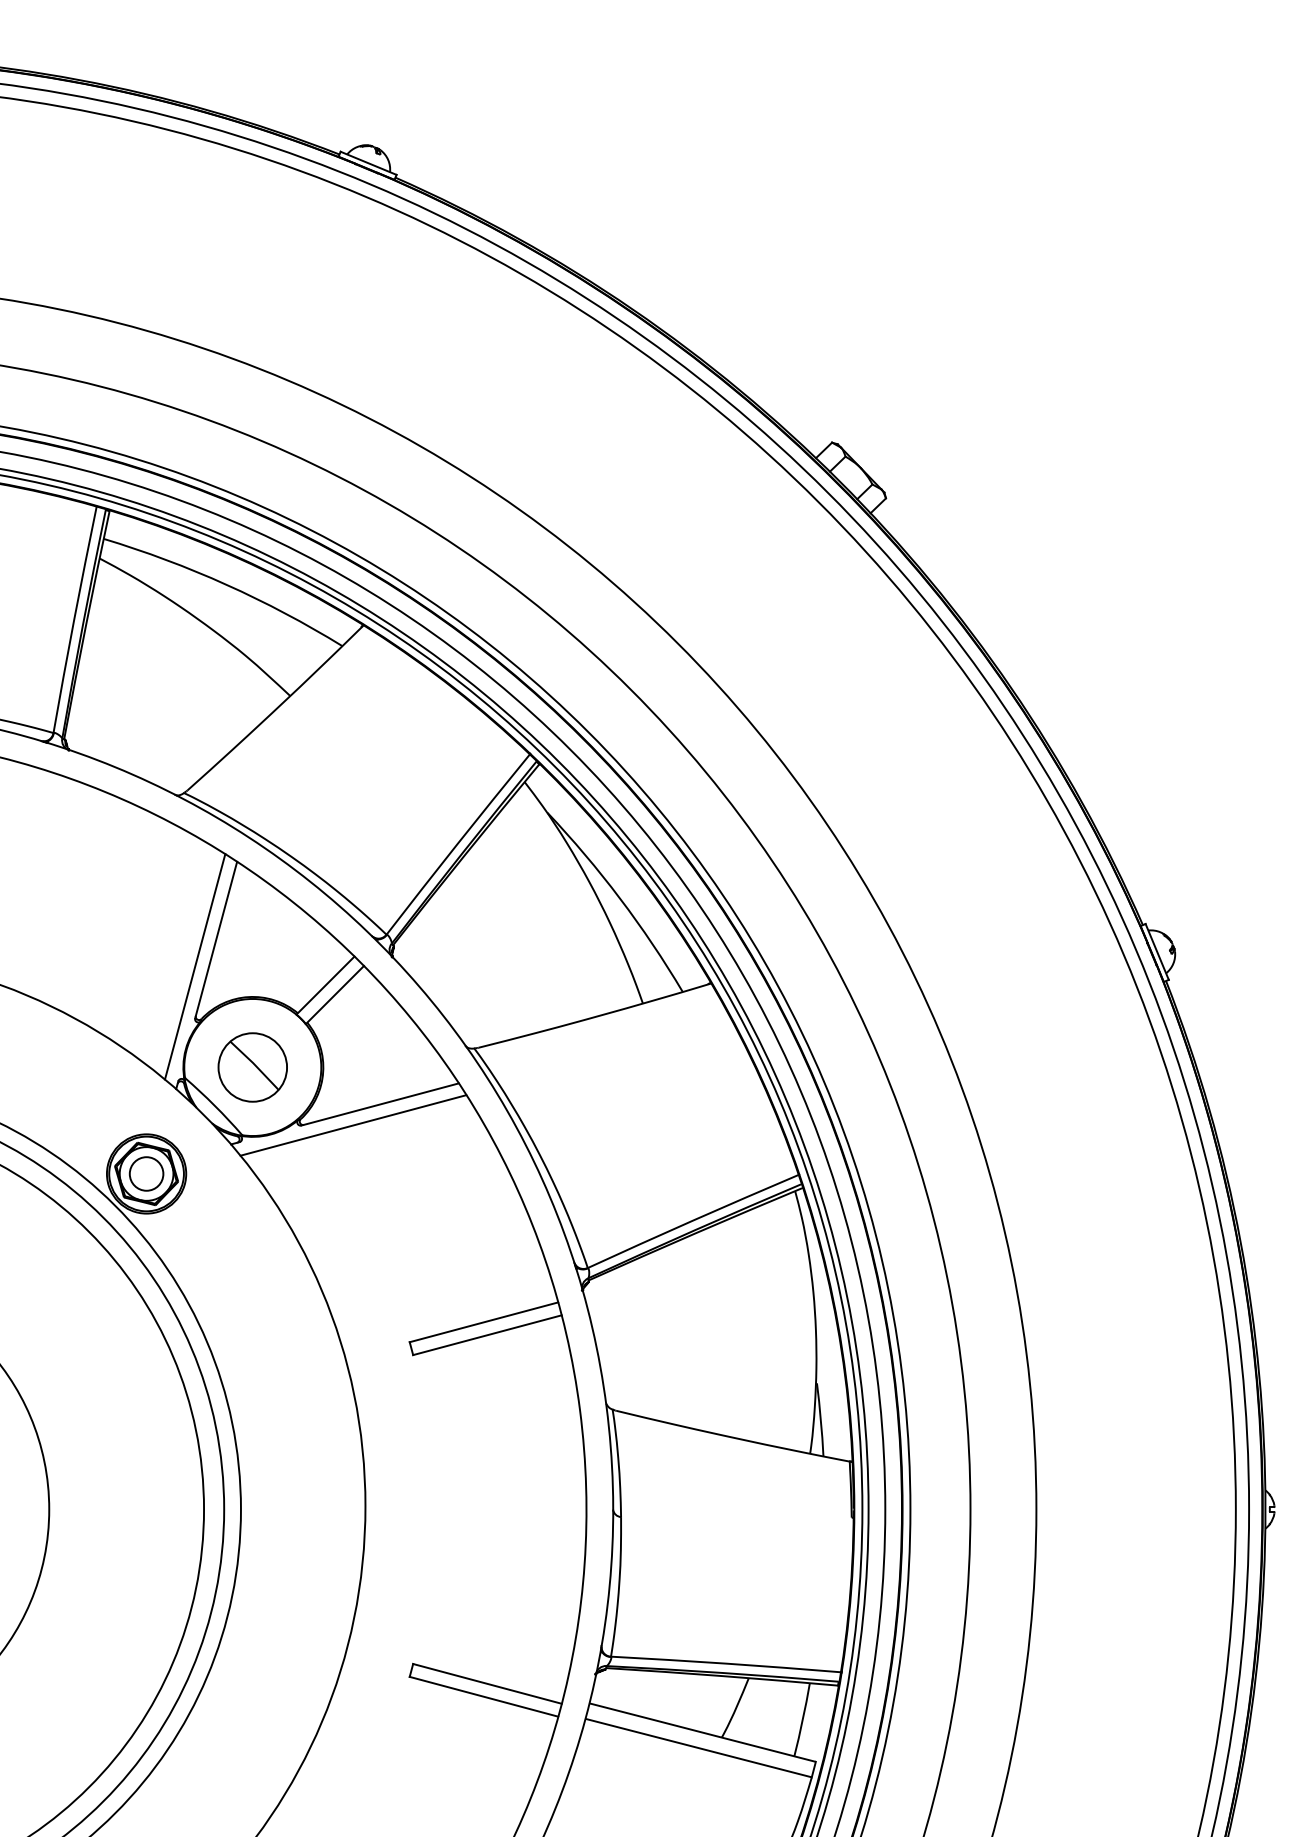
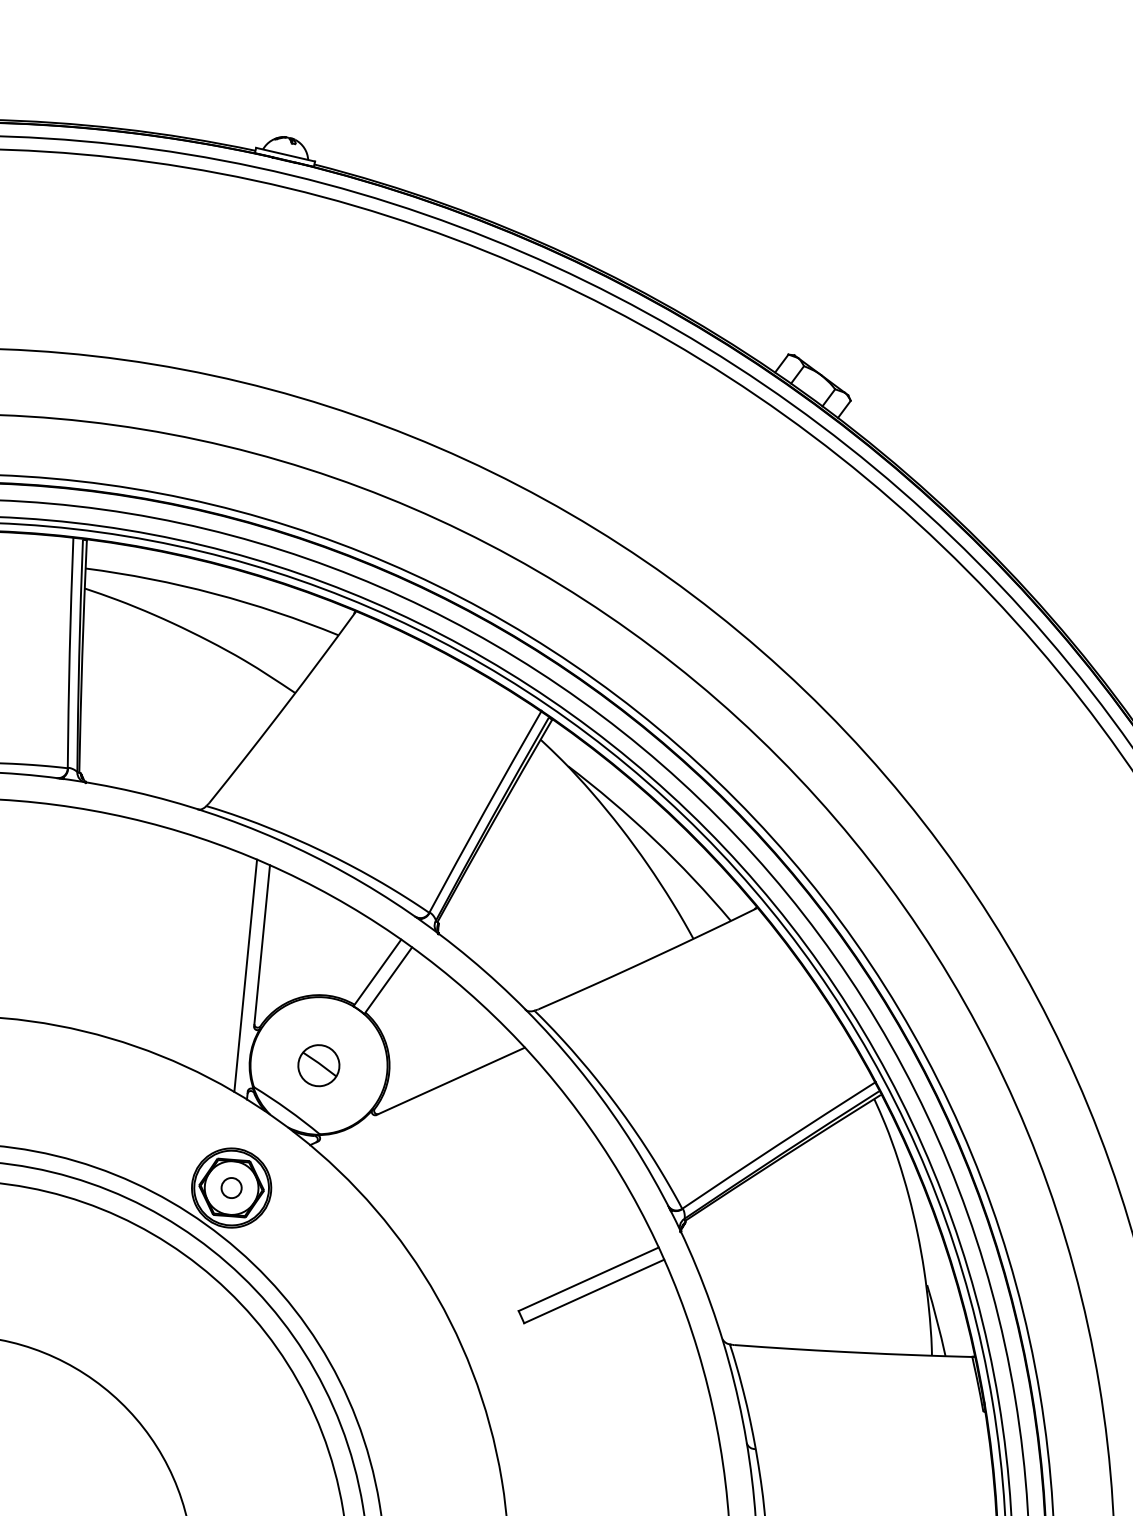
part: (252, 1067) -> (318, 1065), size x0.6
line: (353, 1125) -> (427, 1106), removed
circle: (146, 1173) -> (231, 1187), size x0.6

